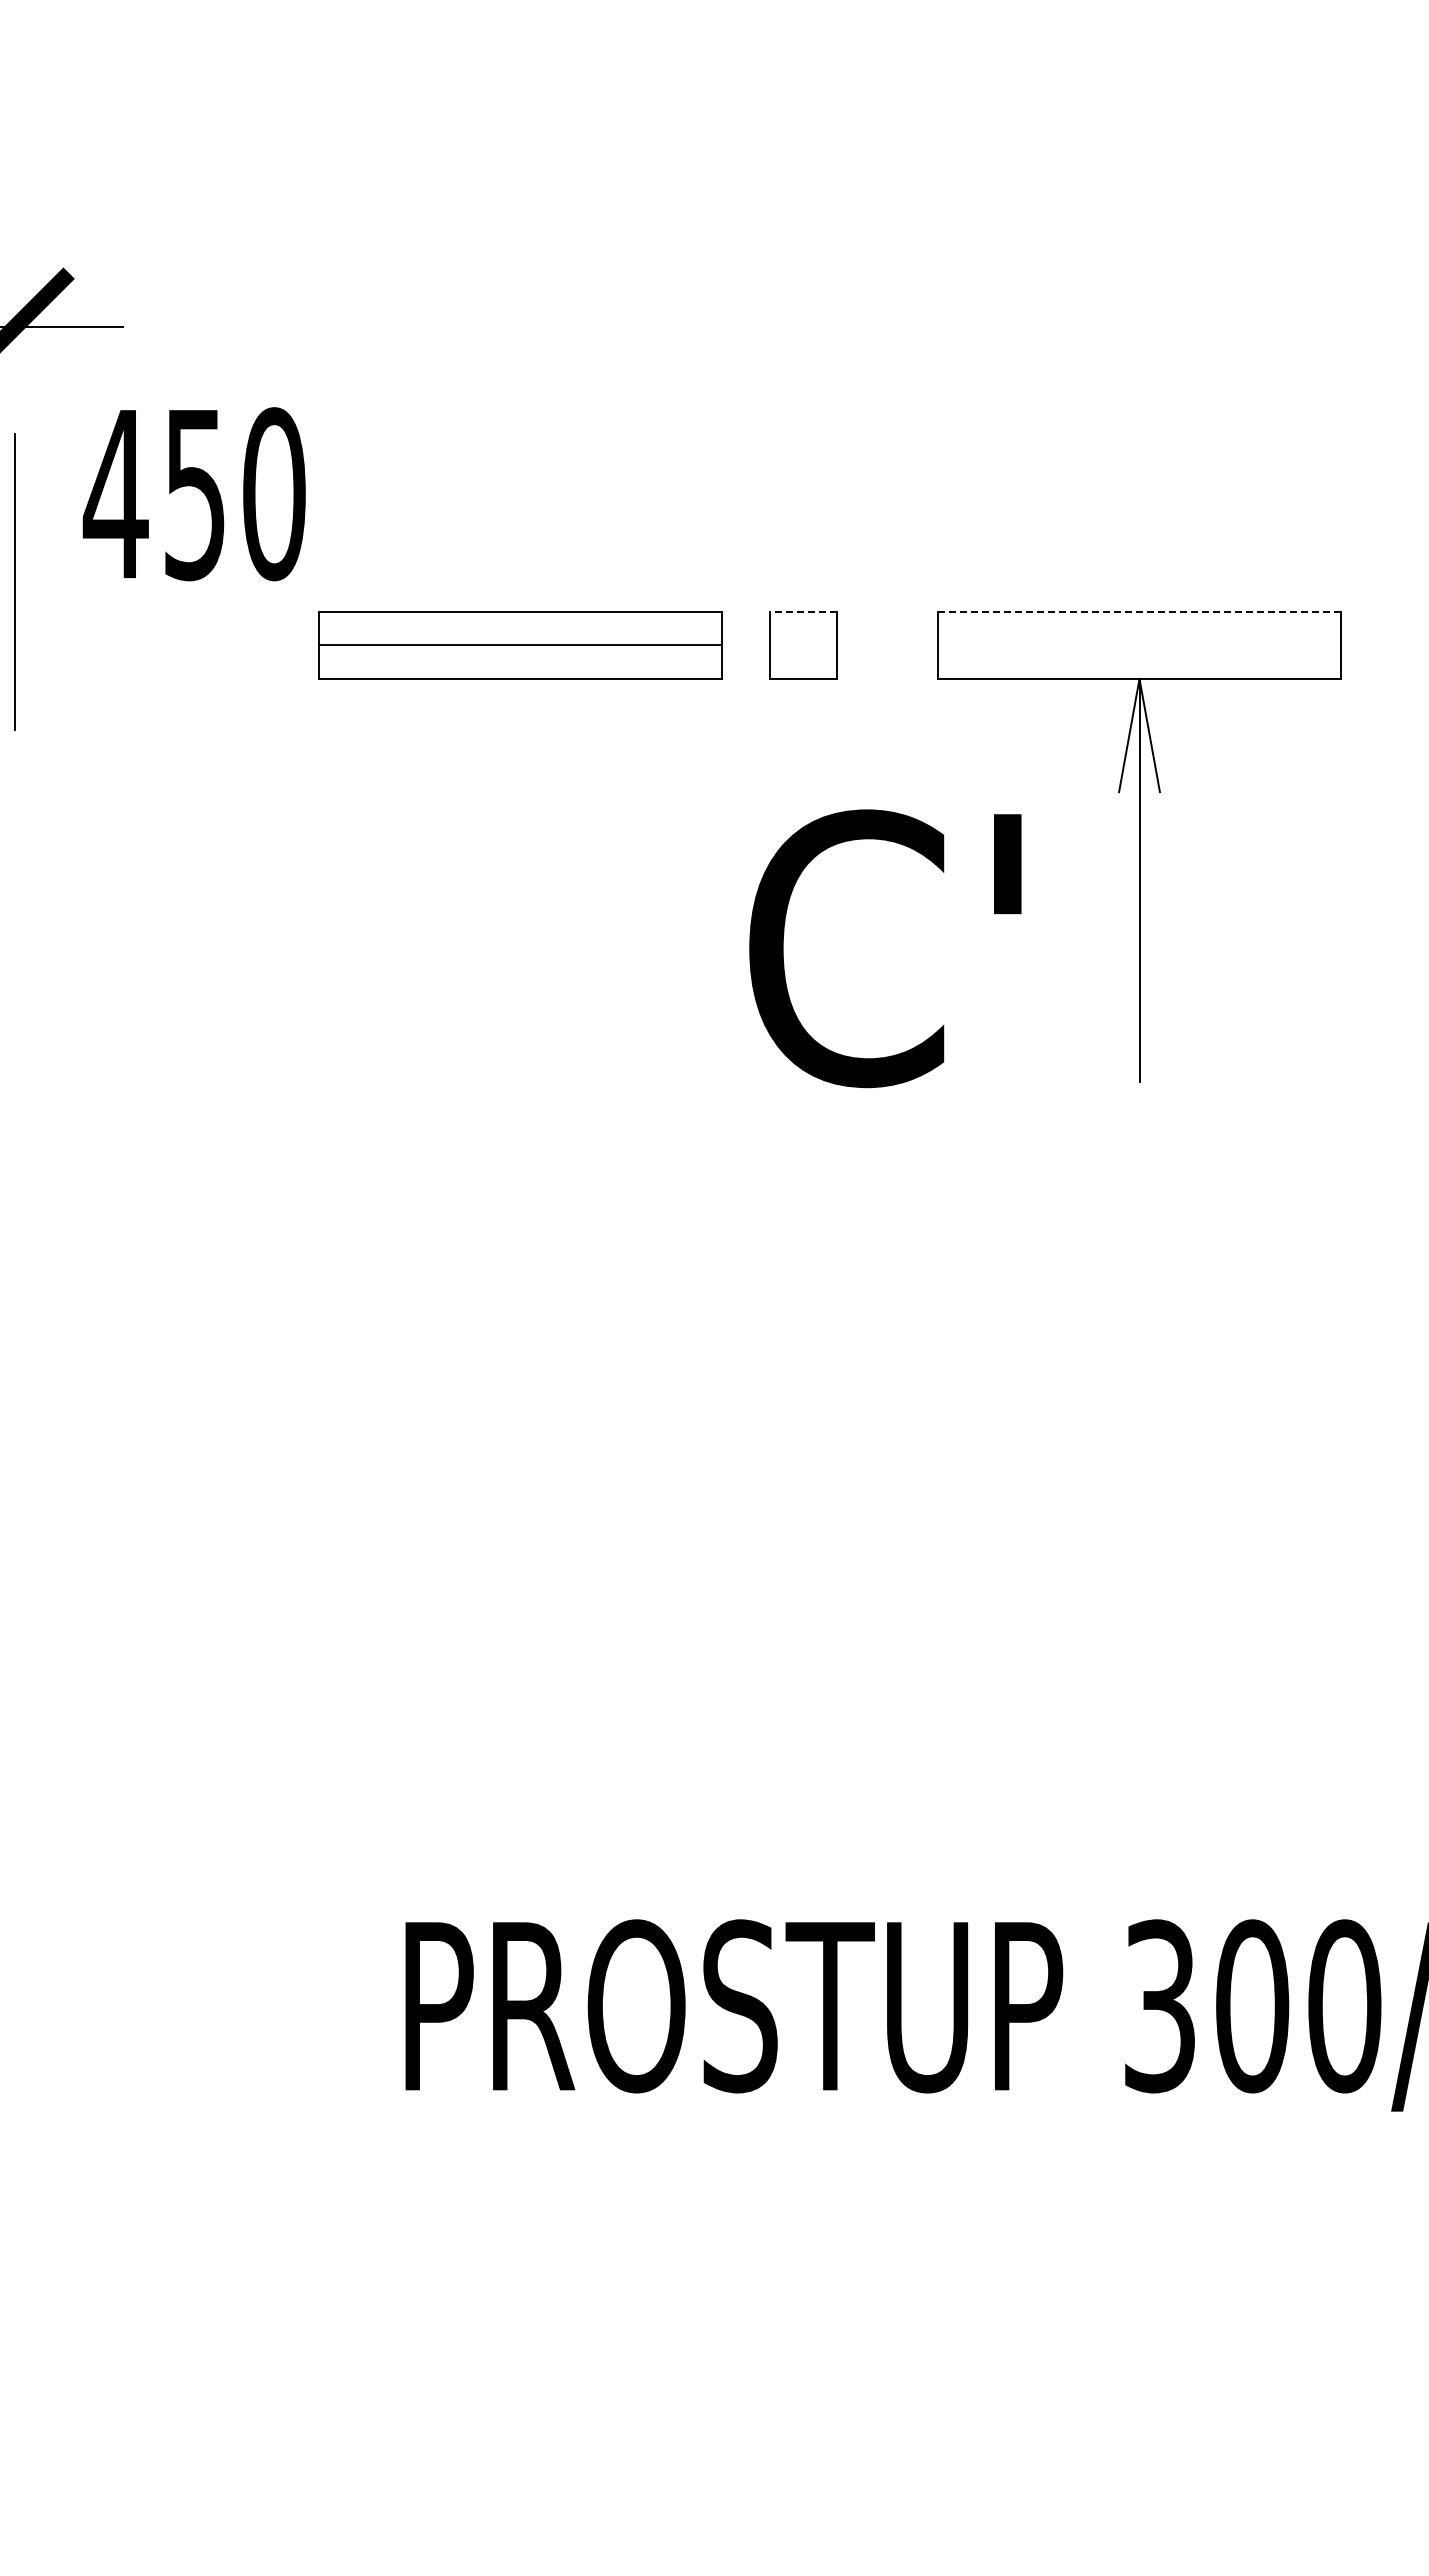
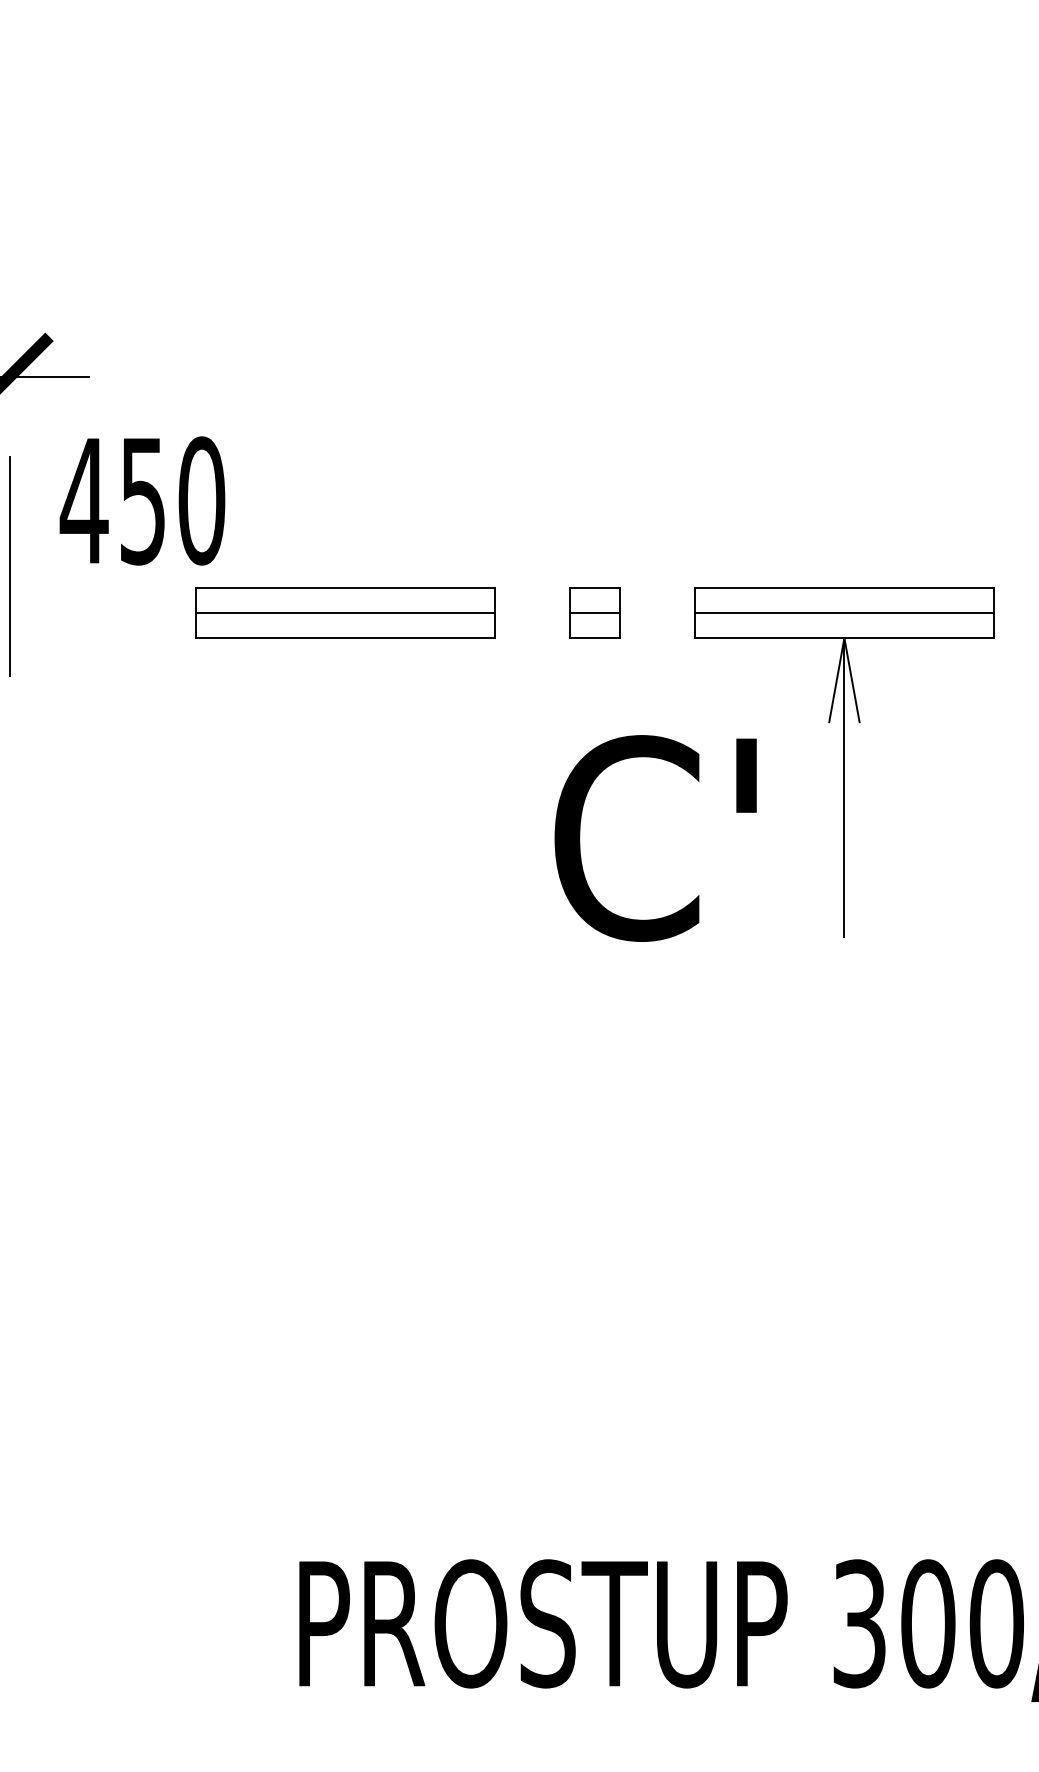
line: (803, 611) -> (594, 588), dashed -> solid
line: (1139, 611) -> (844, 588), dashed -> solid
part: (520, 645) -> (345, 613), moved
line: (803, 645) -> (594, 613), added
line: (1139, 645) -> (844, 613), added

